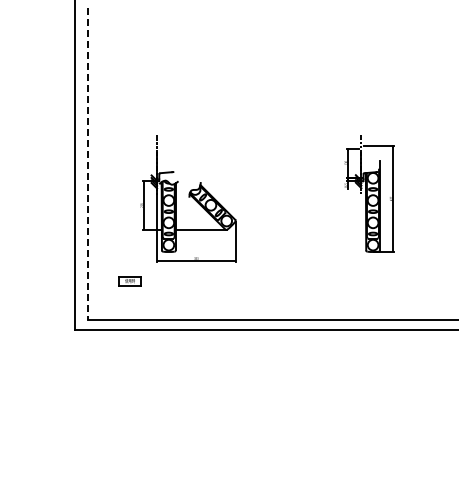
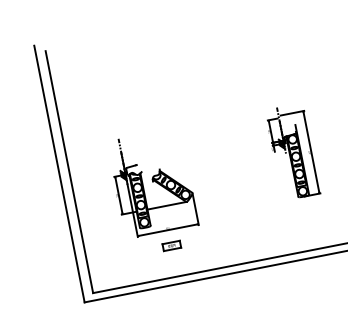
line: (87, 164) -> (69, 172), dashed -> solid
part: (129, 281) -> (171, 246), moved

